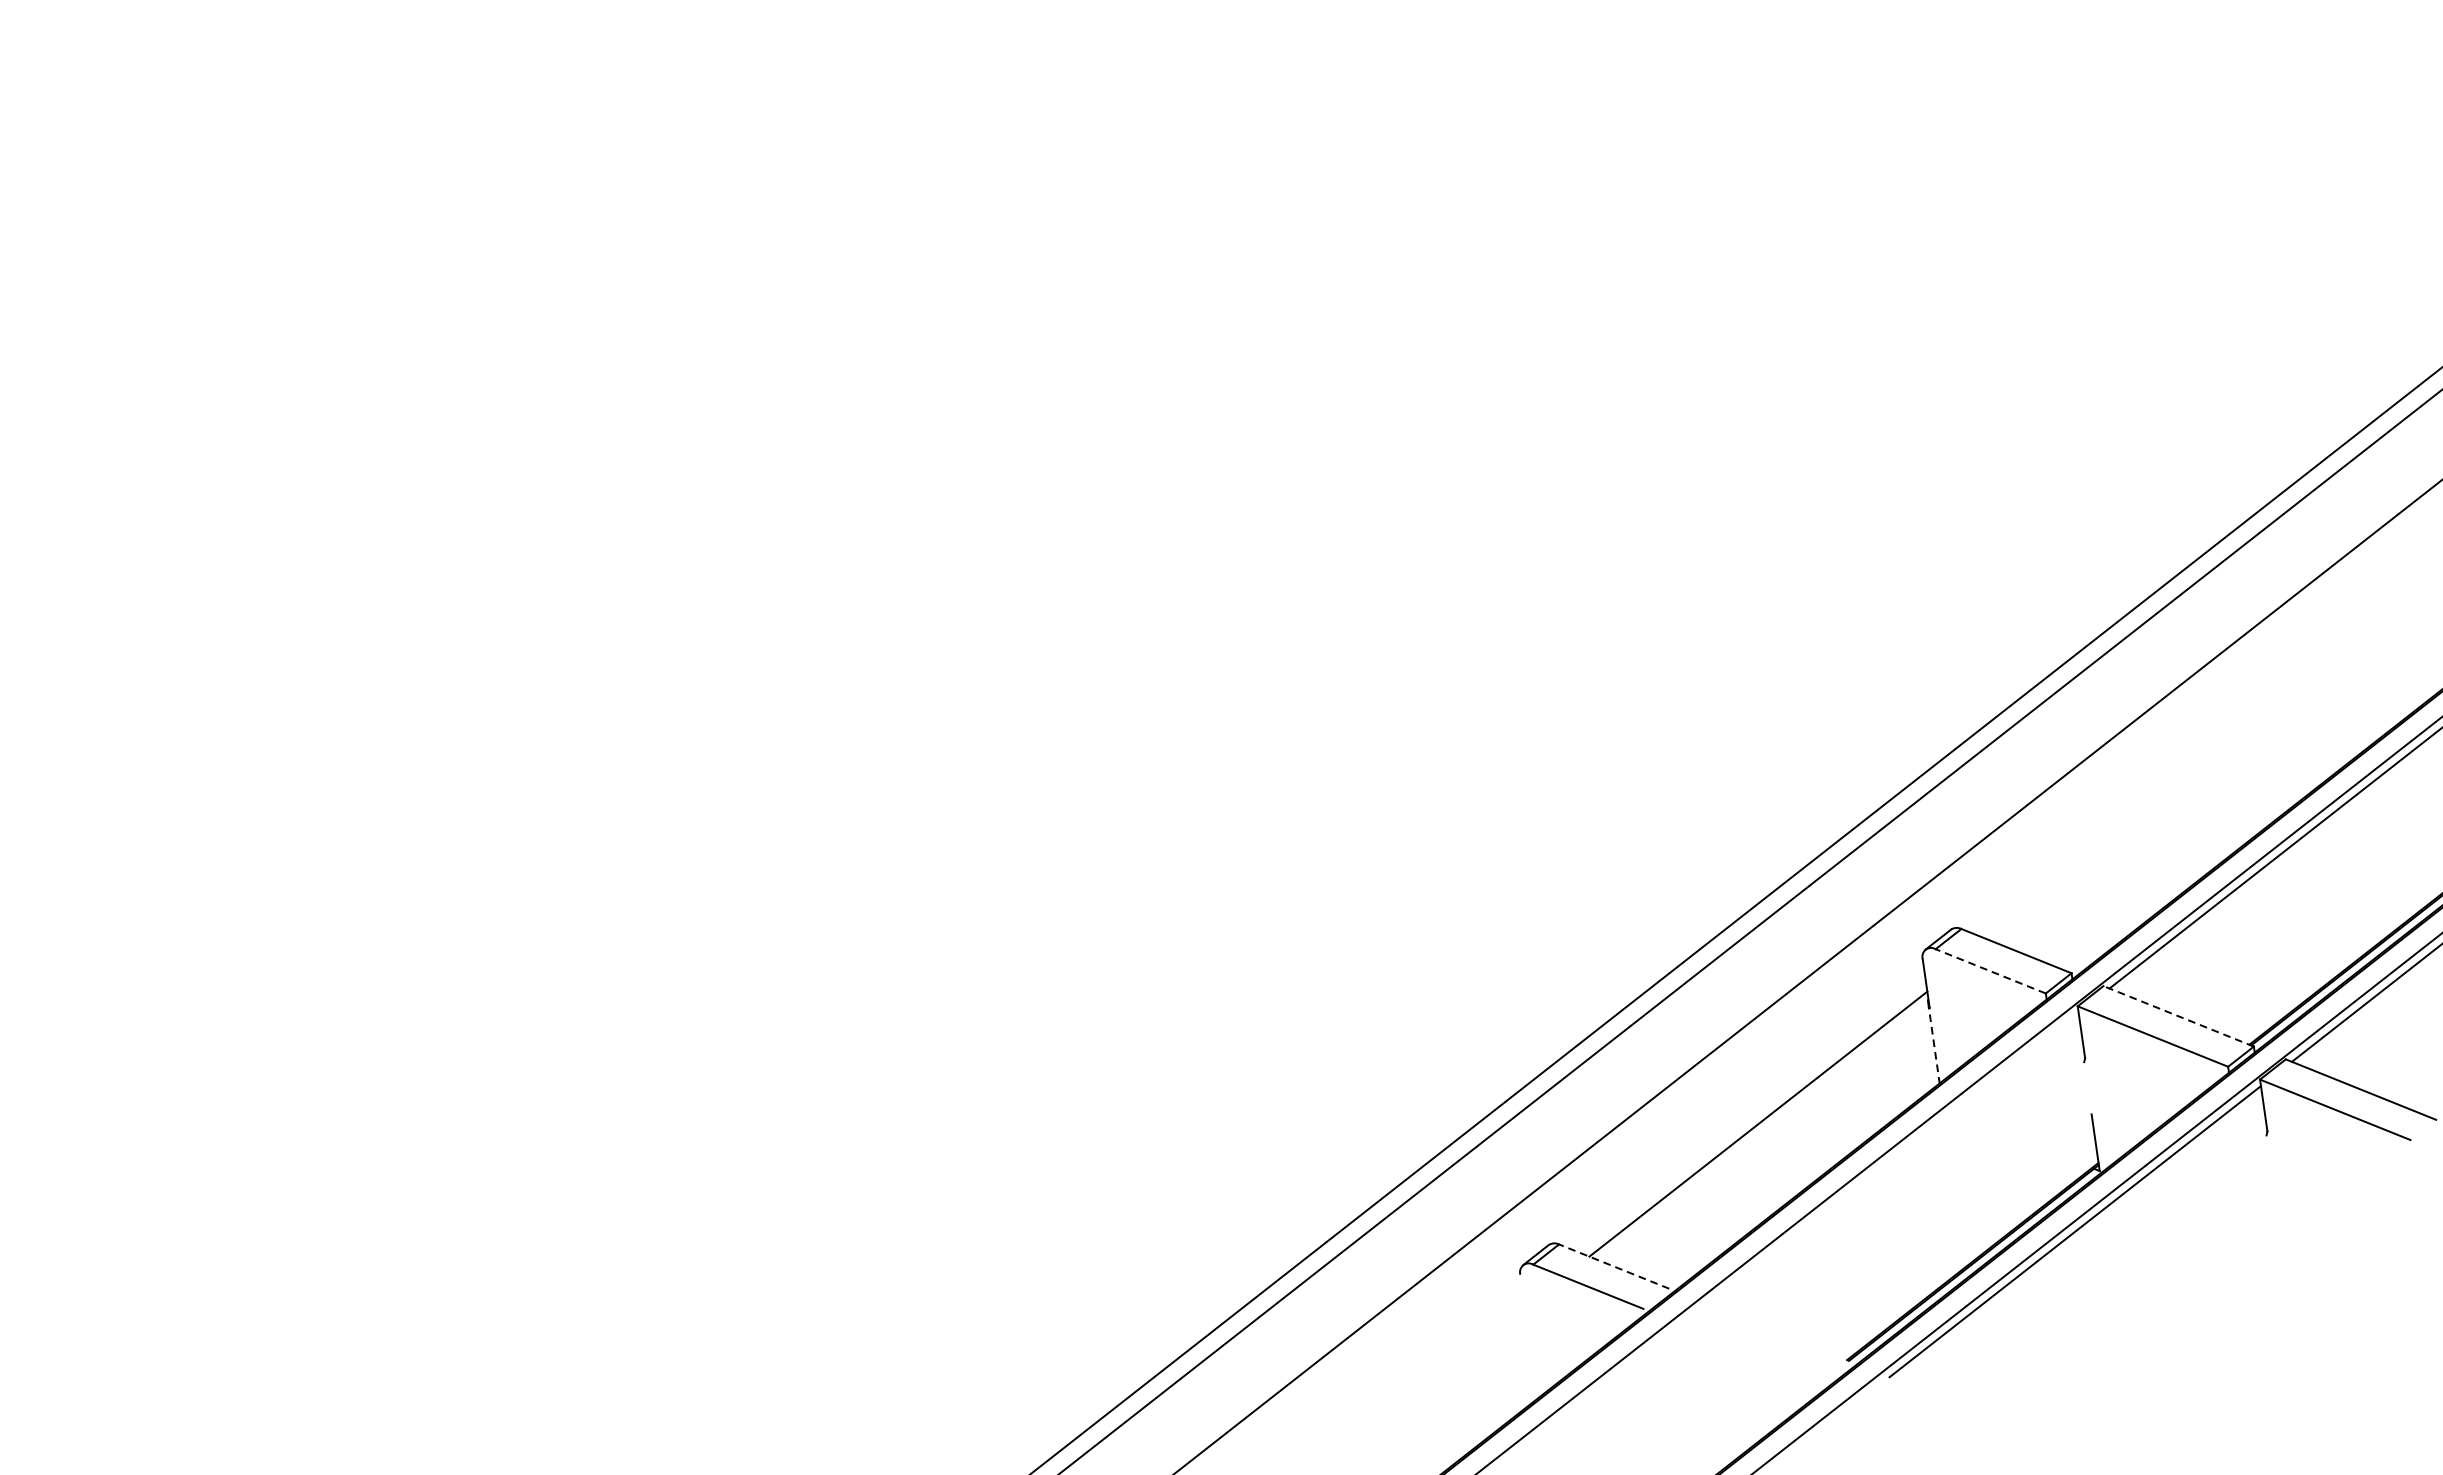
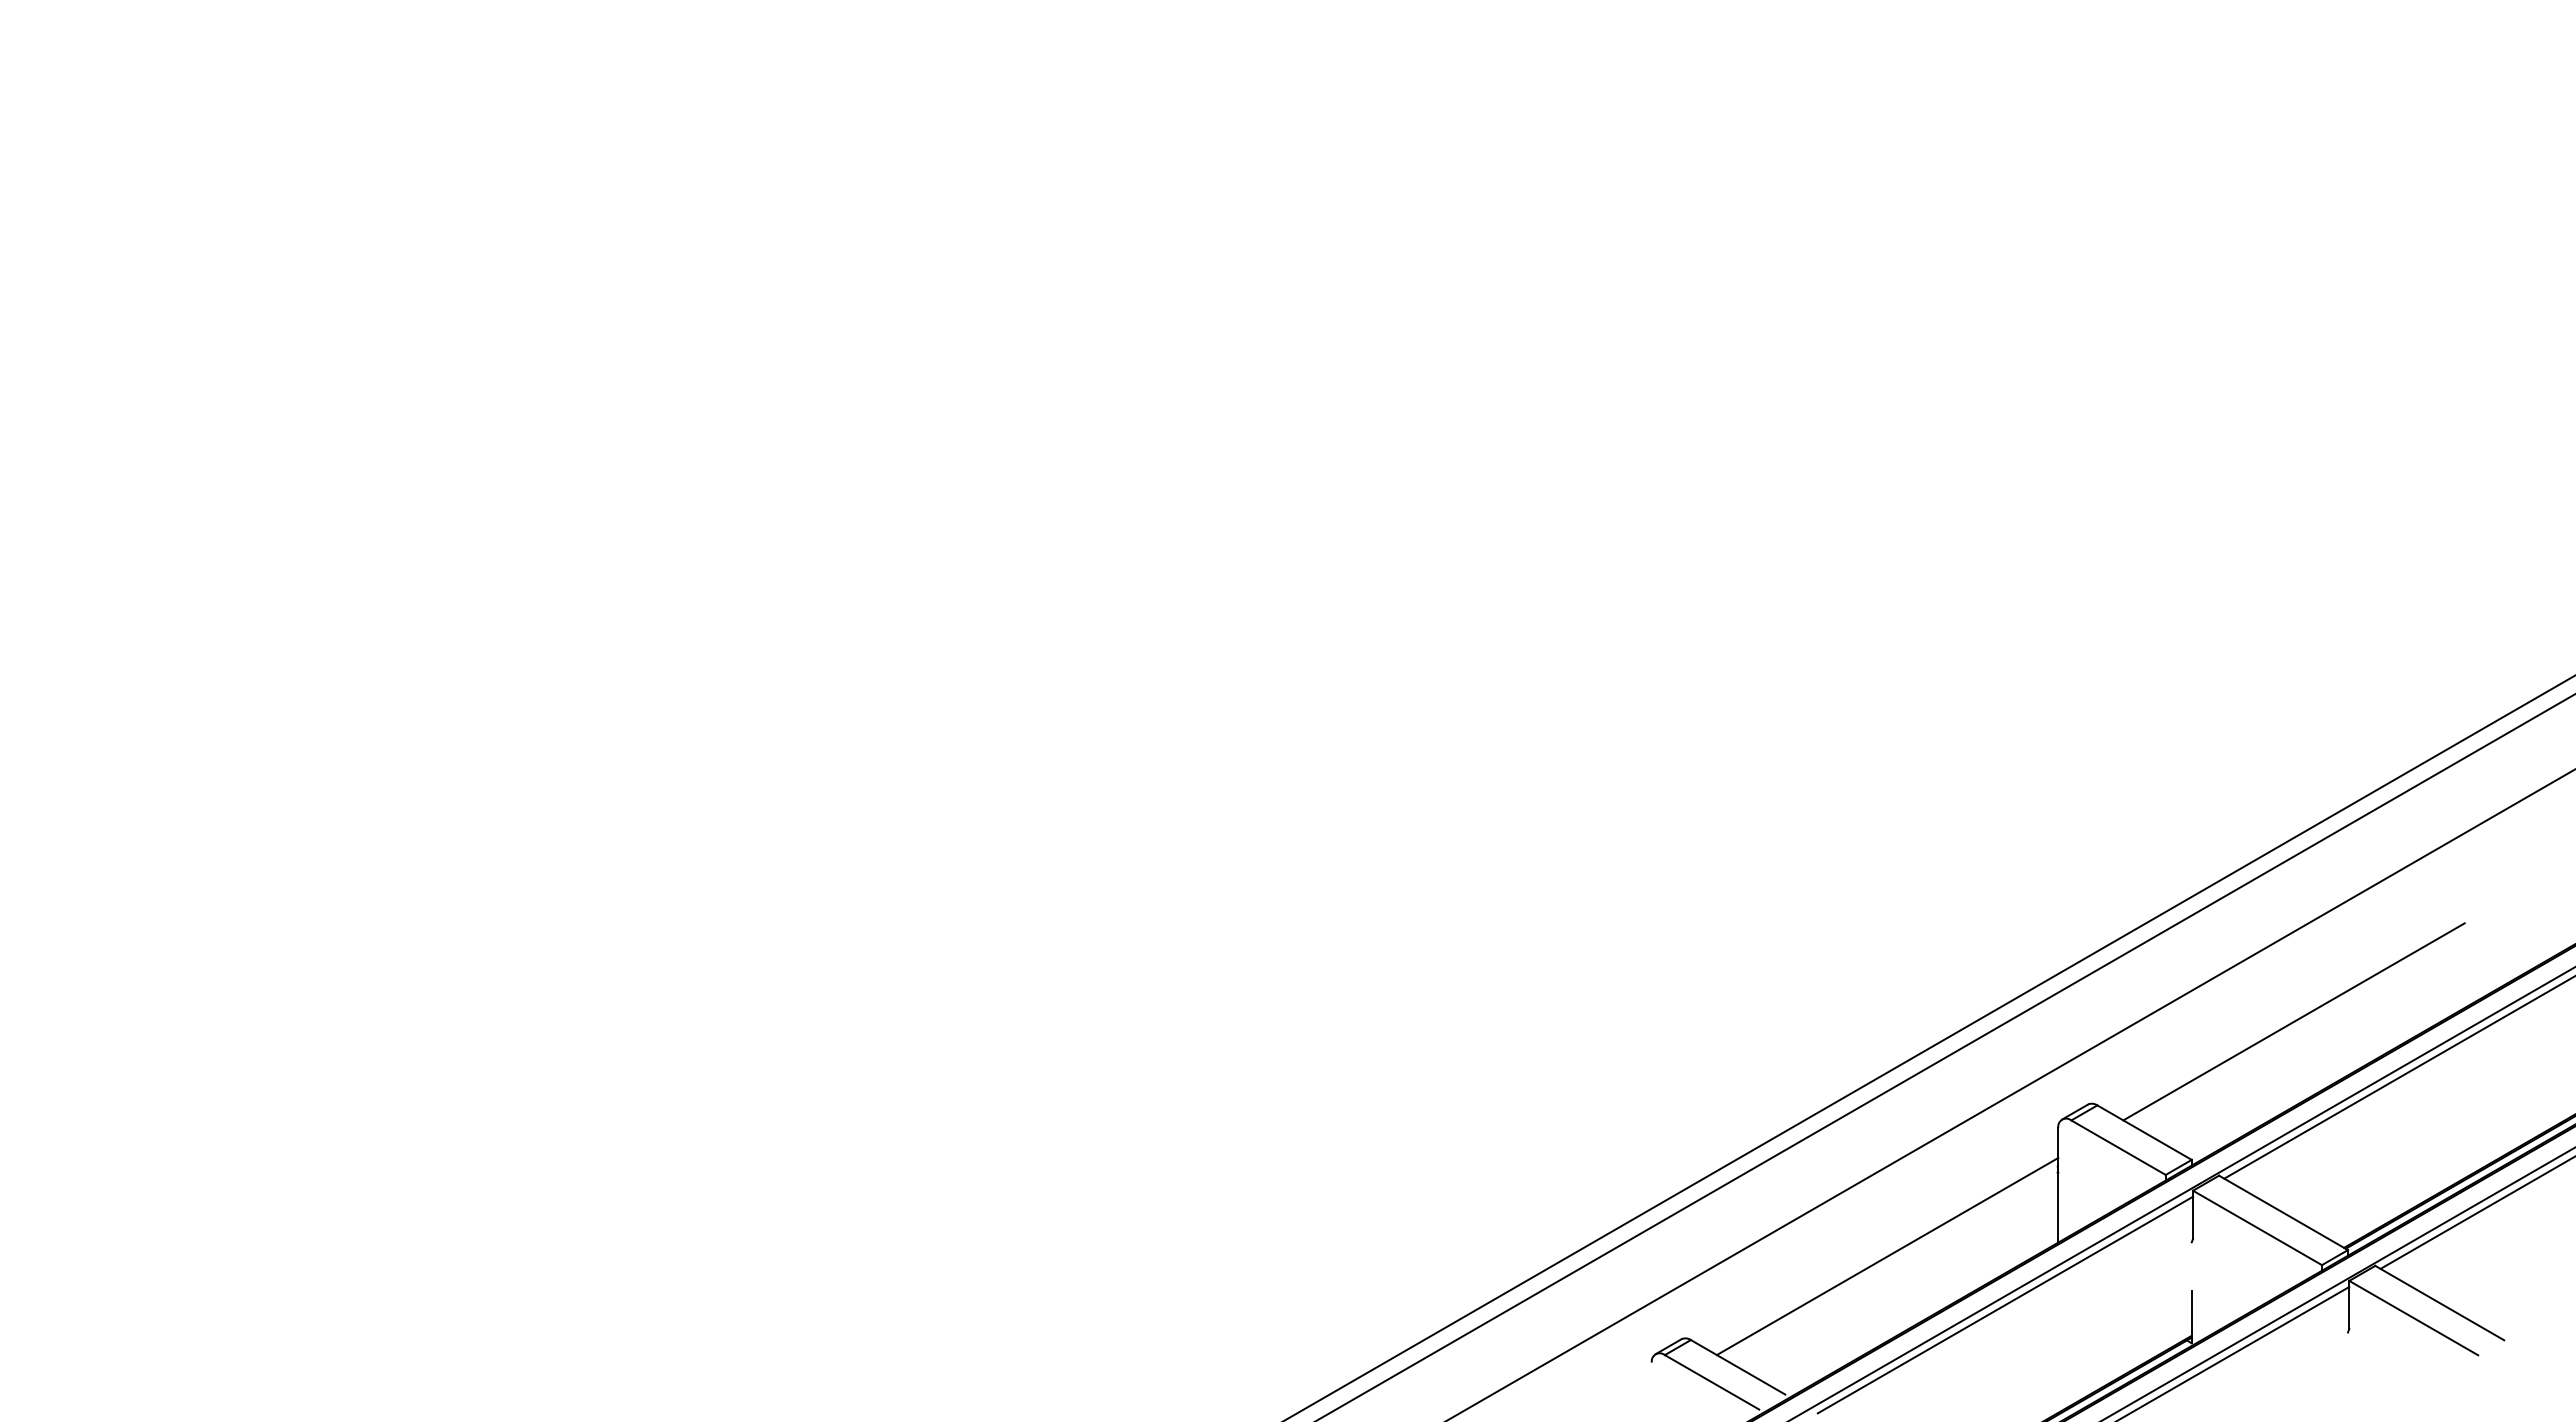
line: (2160, 808) -> (2293, 1021), added
line: (1990, 971) -> (2118, 1147), dashed -> solid
line: (2178, 1015) -> (2283, 1212), dashed -> solid
line: (1933, 1043) -> (2057, 1205), dashed -> solid
line: (1892, 1157) -> (2005, 1304), added
line: (1614, 1266) -> (1738, 1367), dashed -> solid

